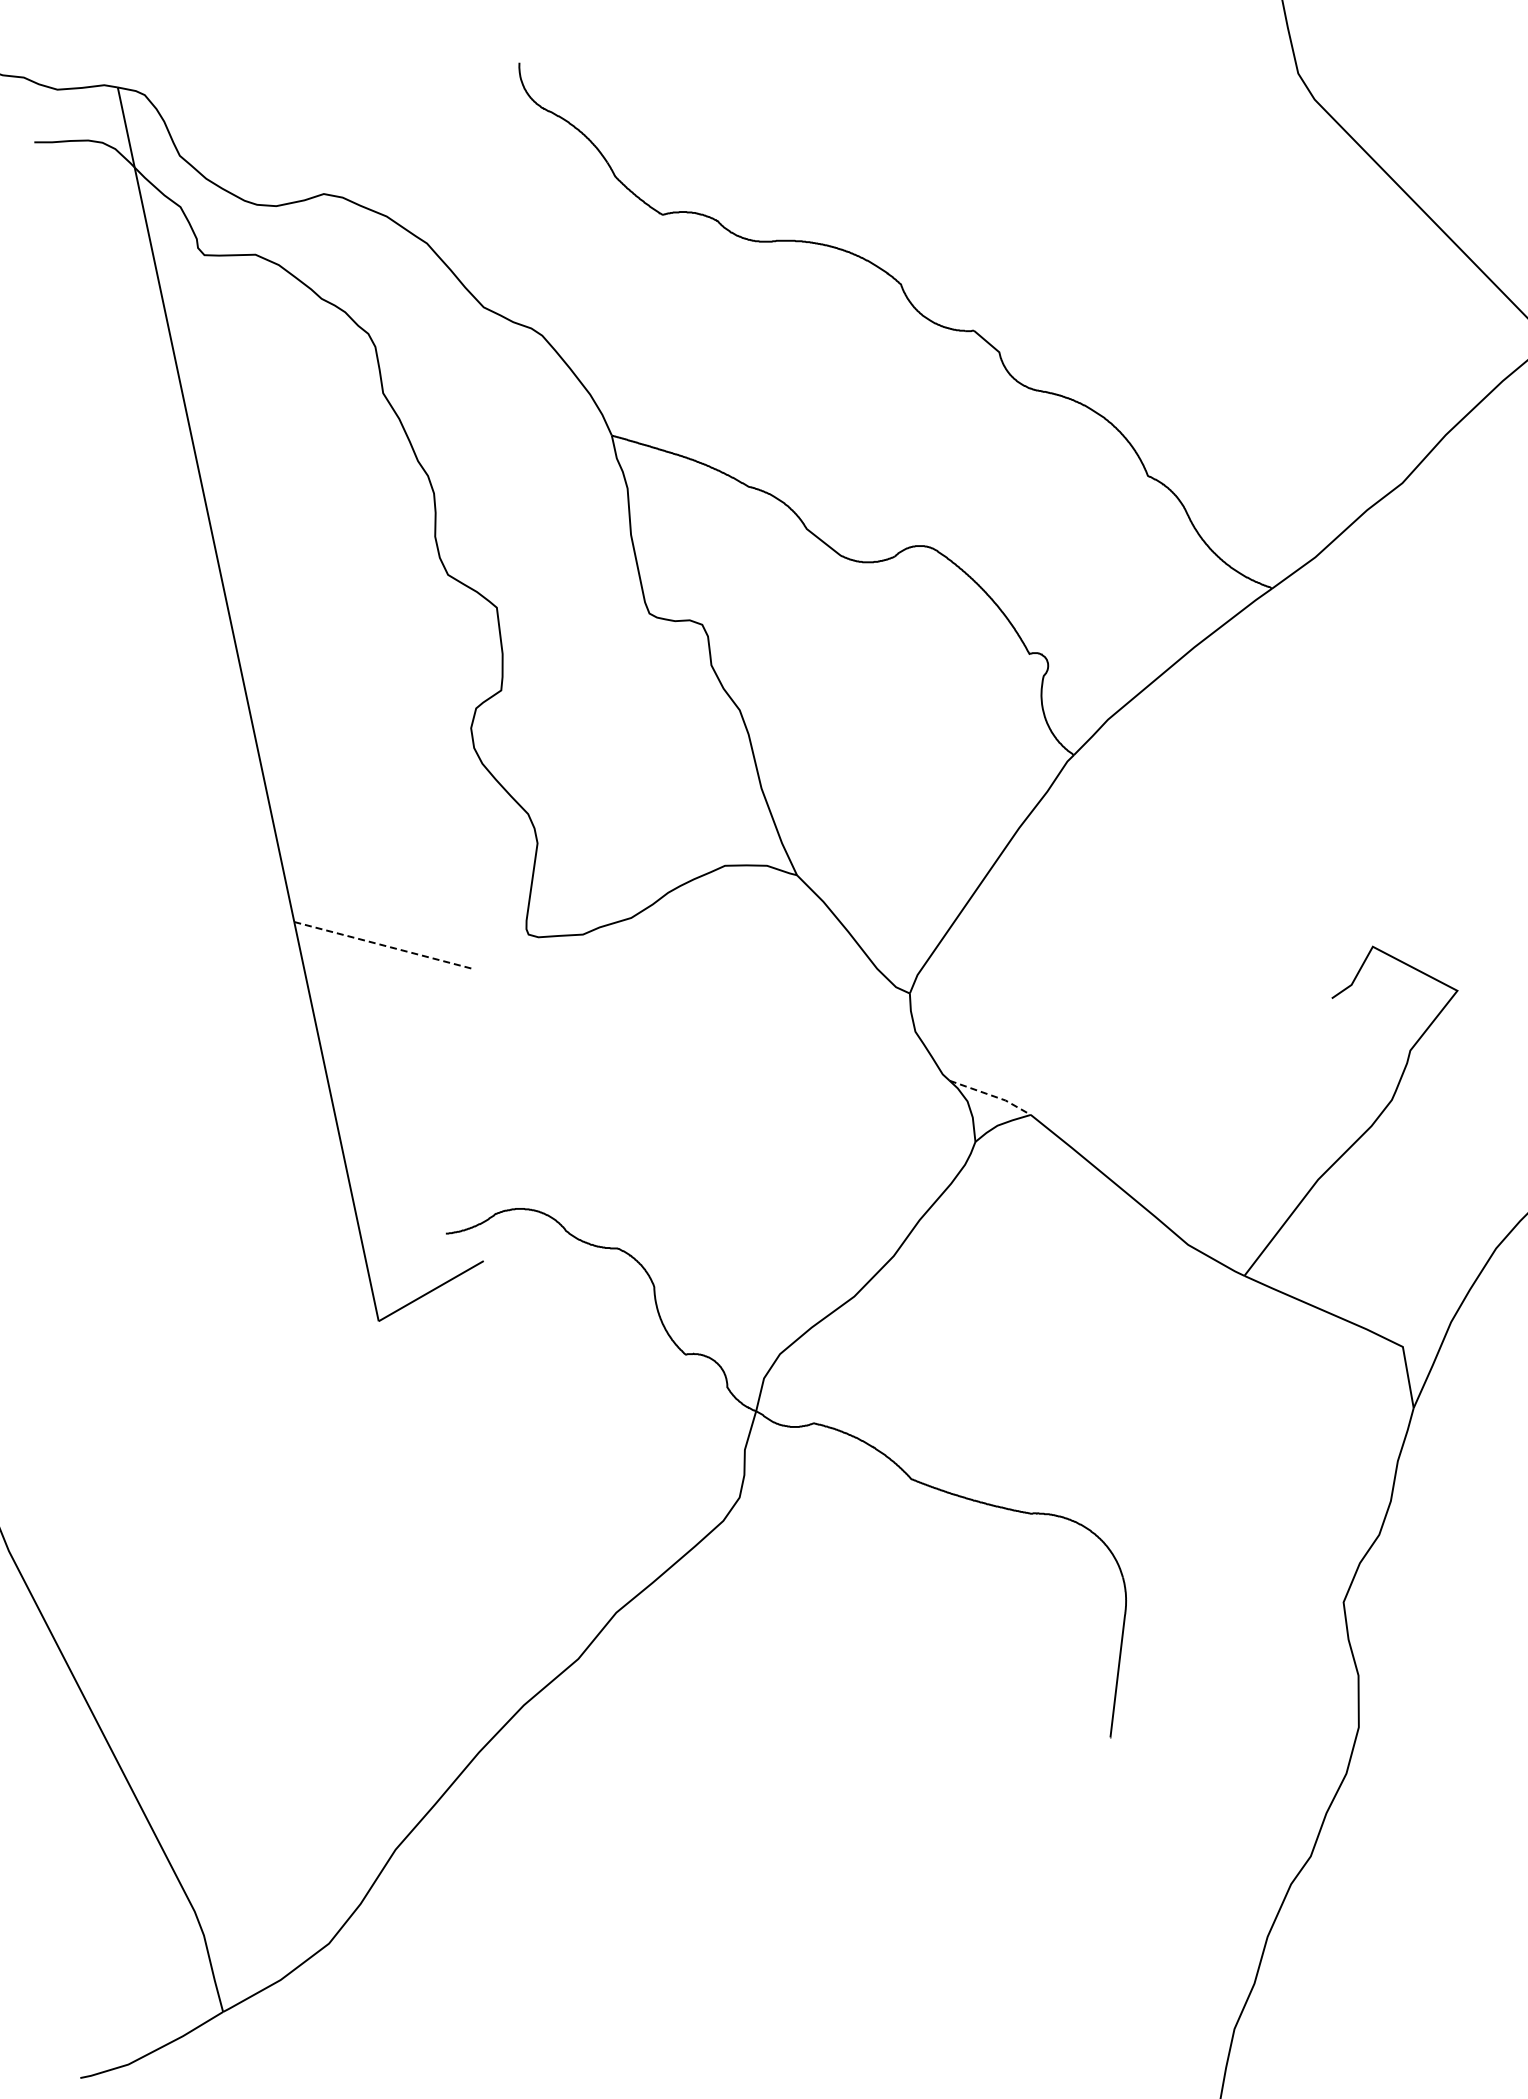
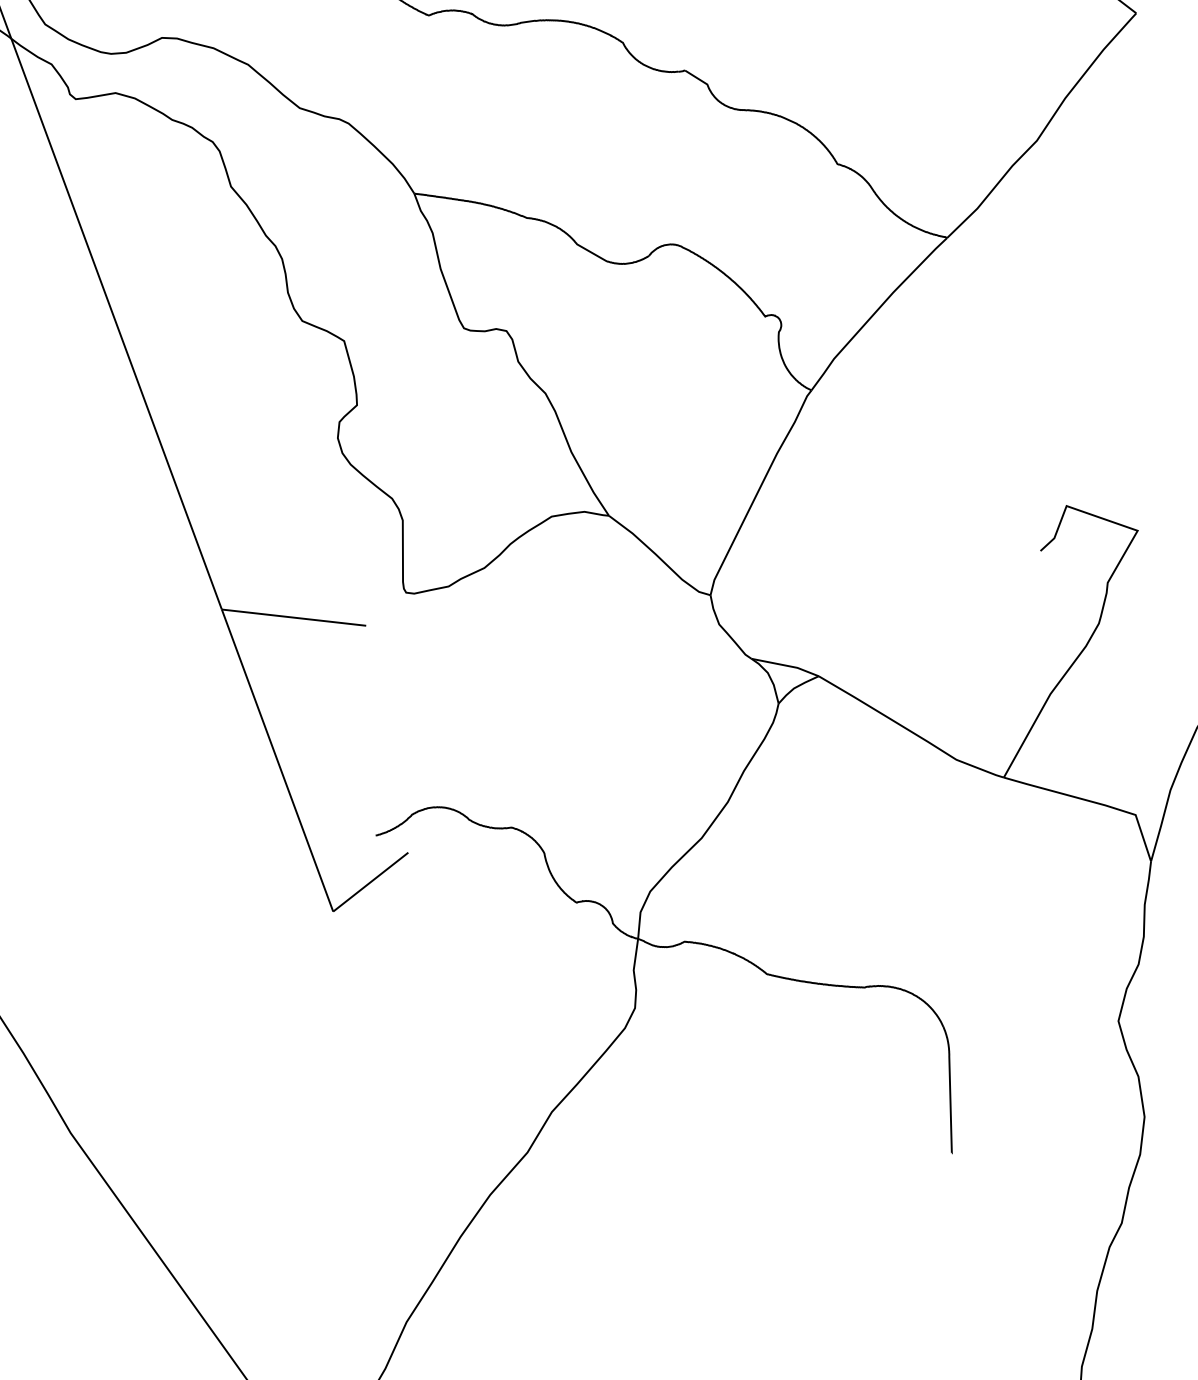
line: (383, 945) -> (294, 617), dashed -> solid
line: (991, 1095) -> (785, 665), dashed -> solid

